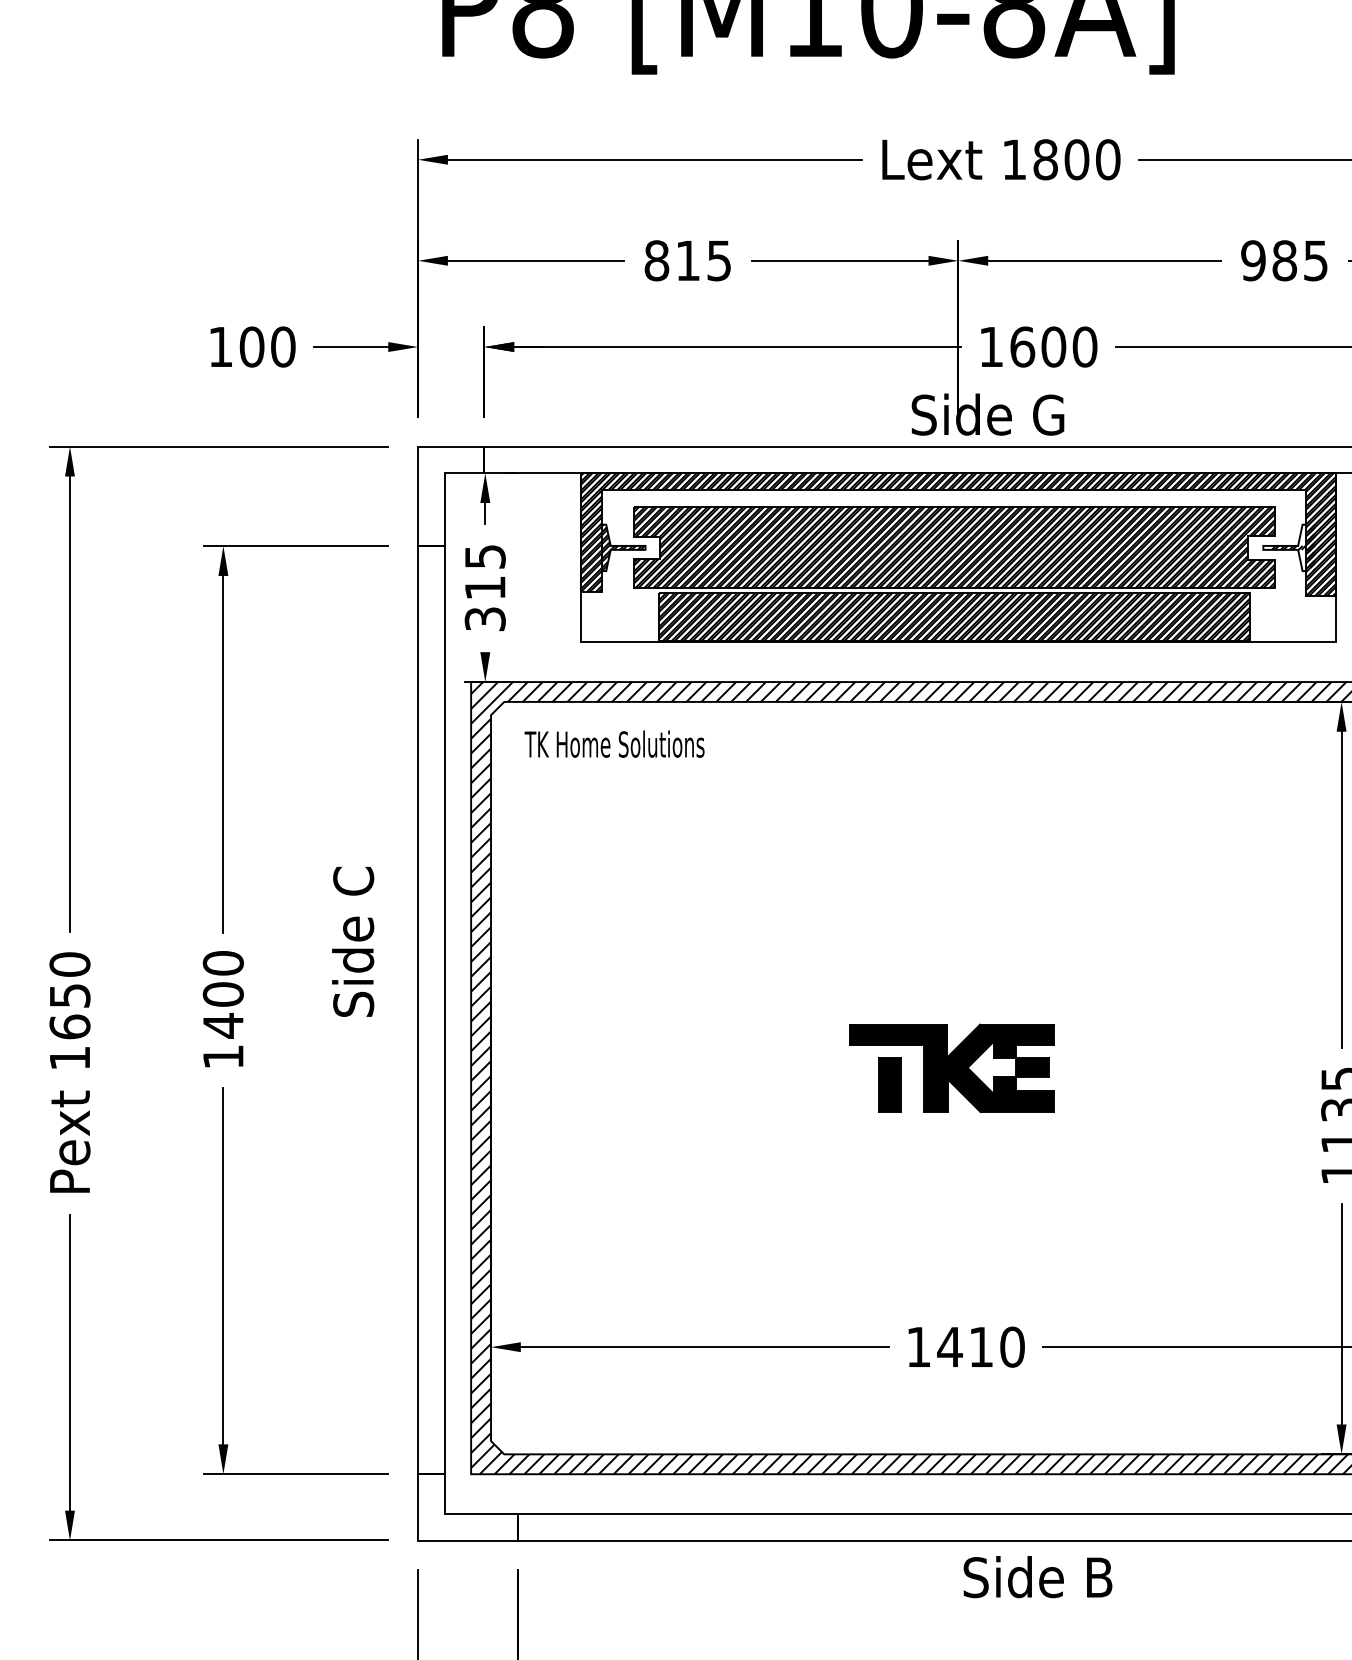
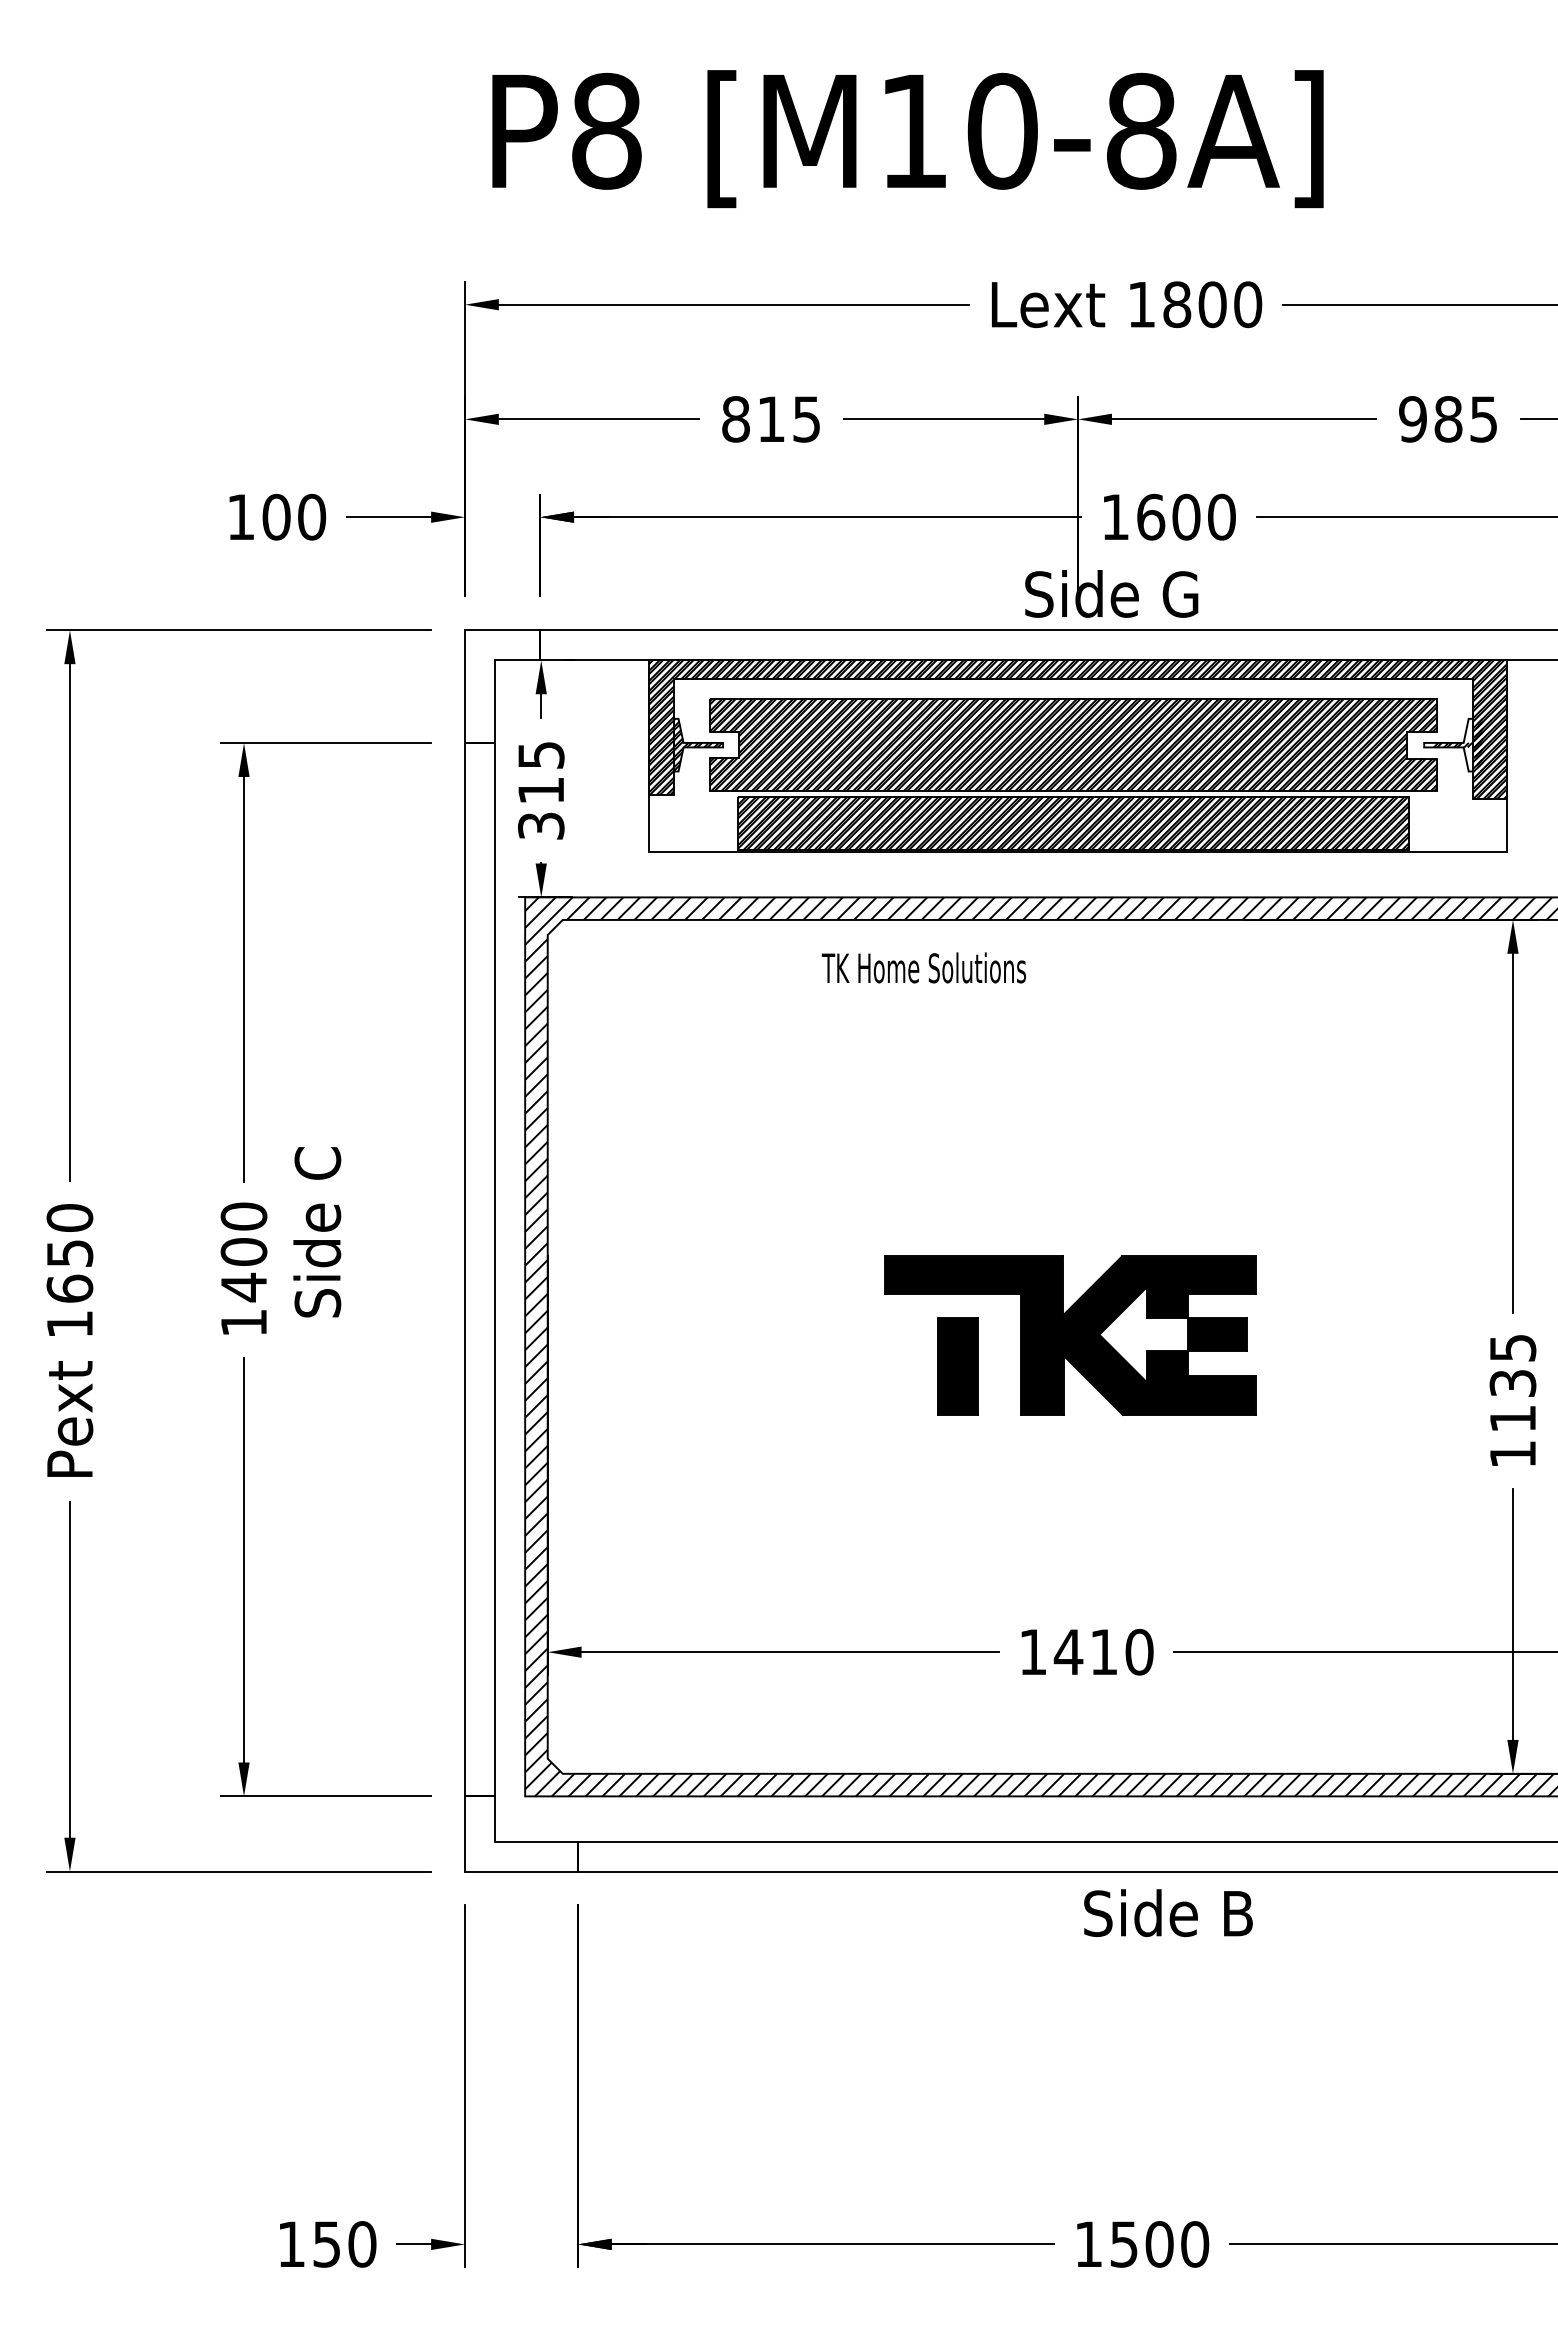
text: (614, 743) -> (923, 967), moved
text: (353, 942) -> (317, 1232), moved
part: (951, 1068) -> (1070, 1335), size x1.6

